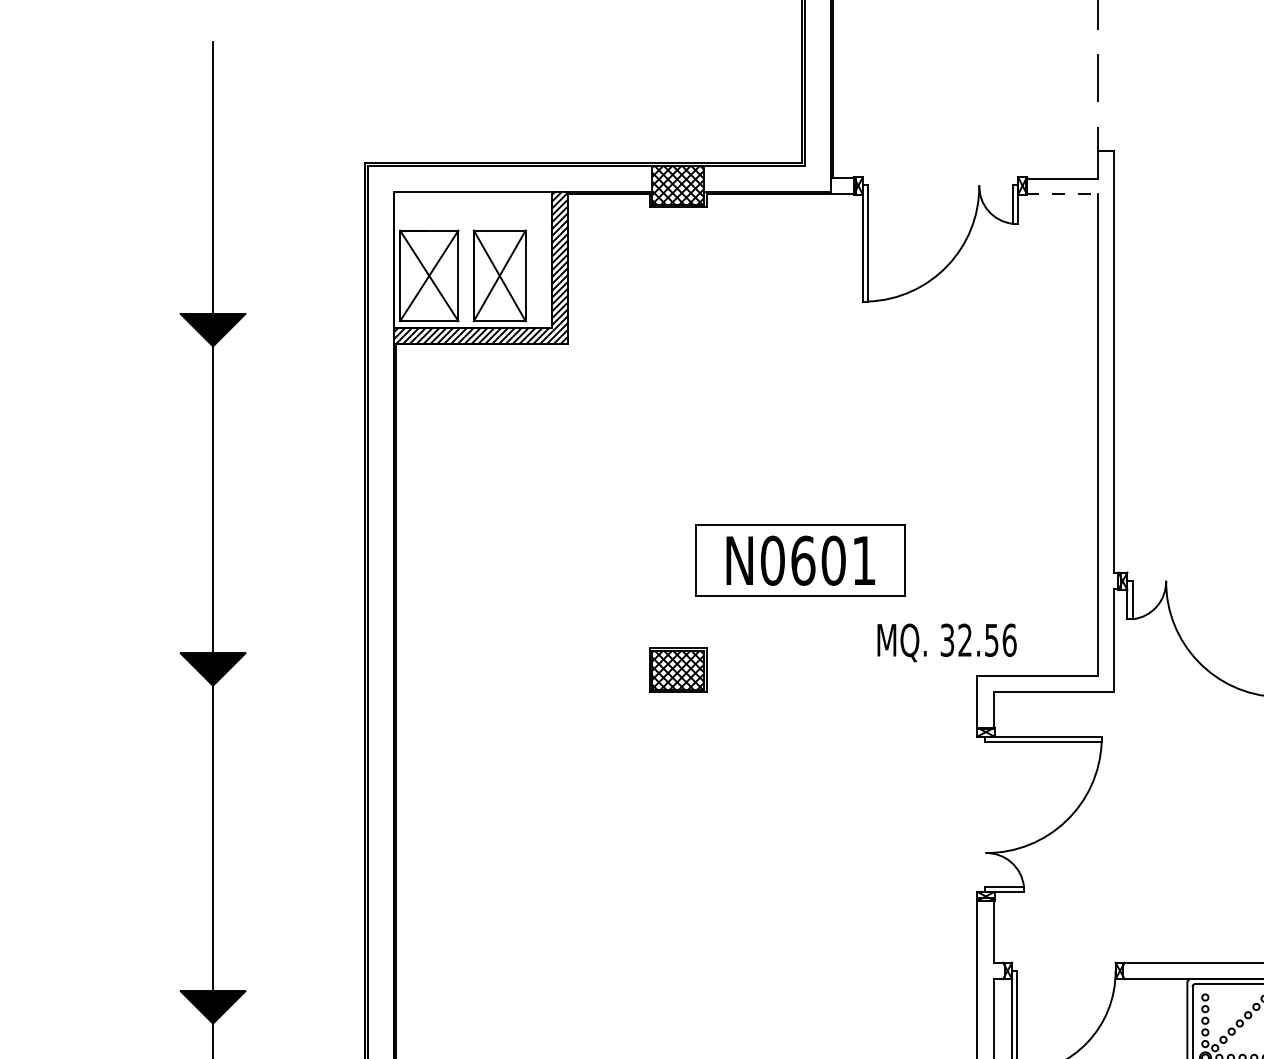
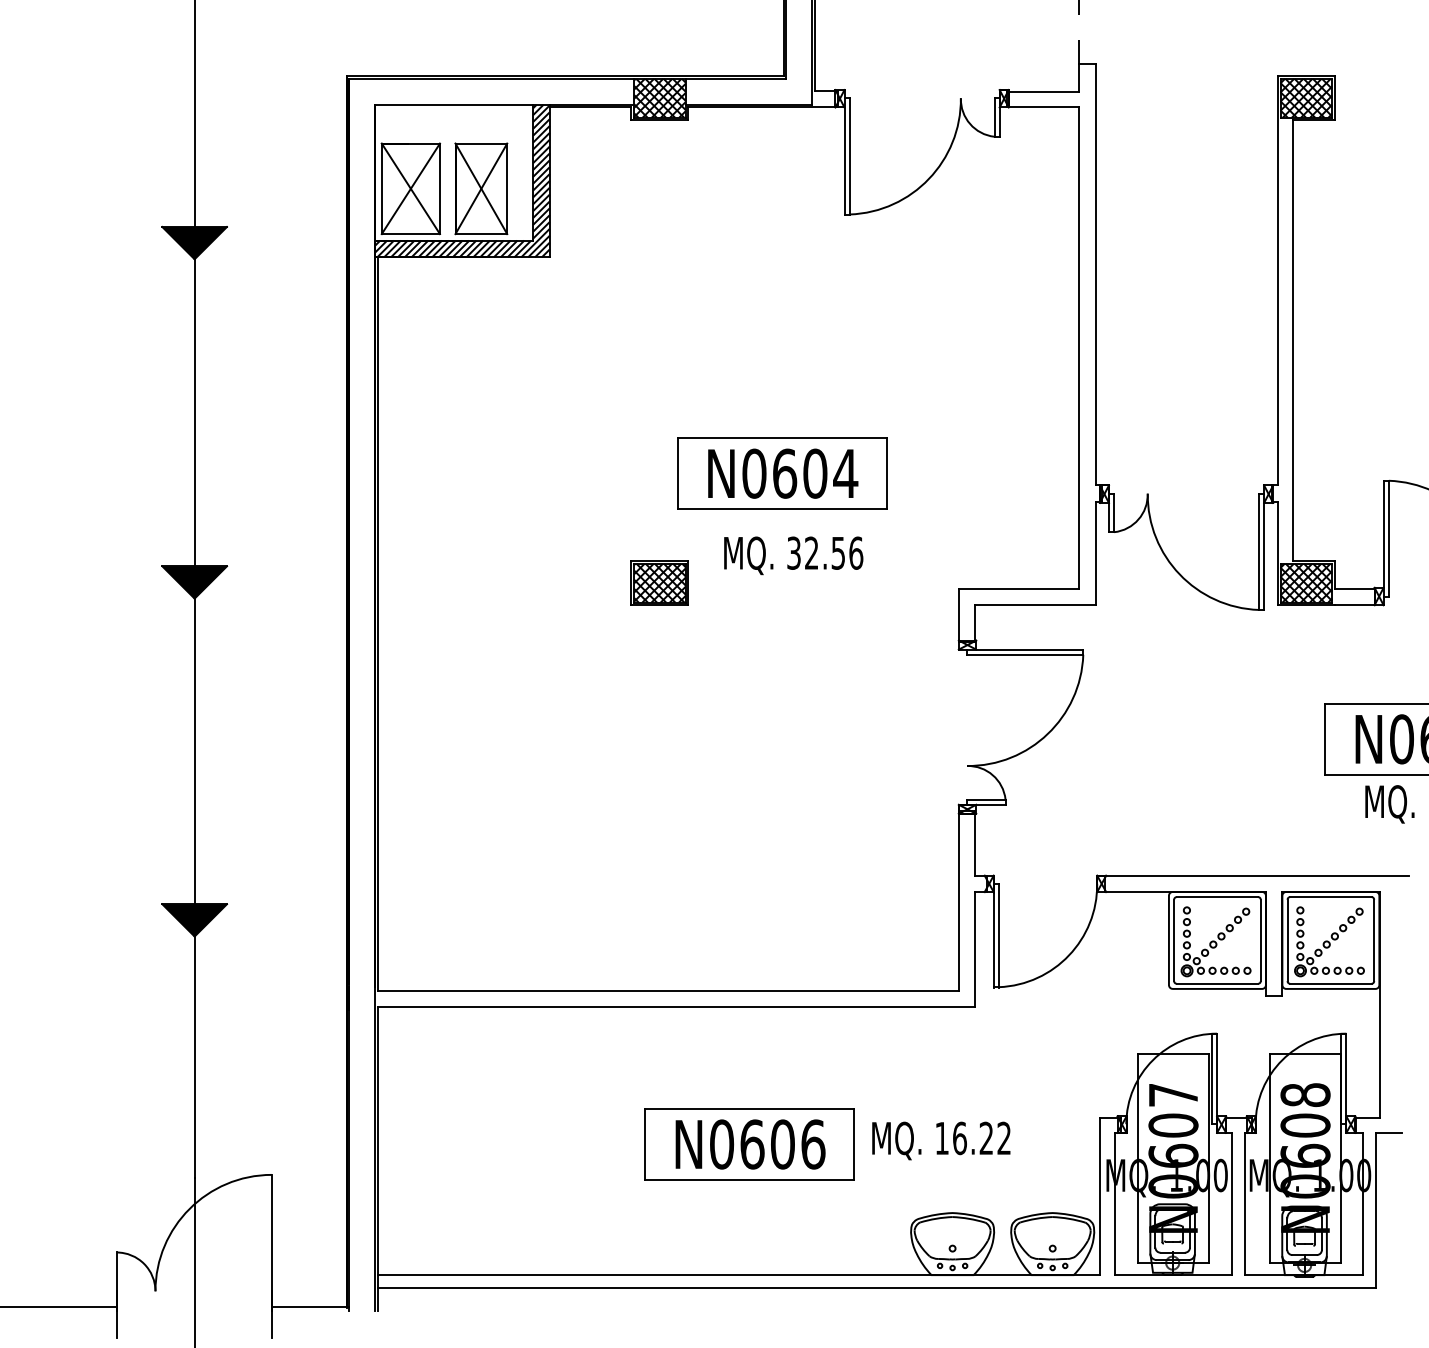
line: (1061, 194) -> (1043, 107), dashed -> solid
text: (863, 560) -> (845, 473), N0601 -> N0604
text: (946, 642) -> (793, 555), moved

